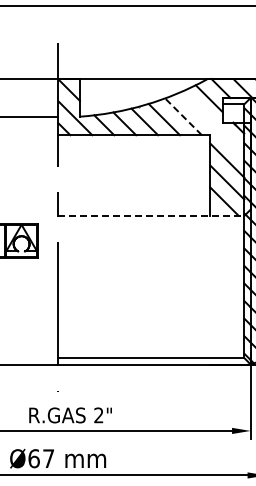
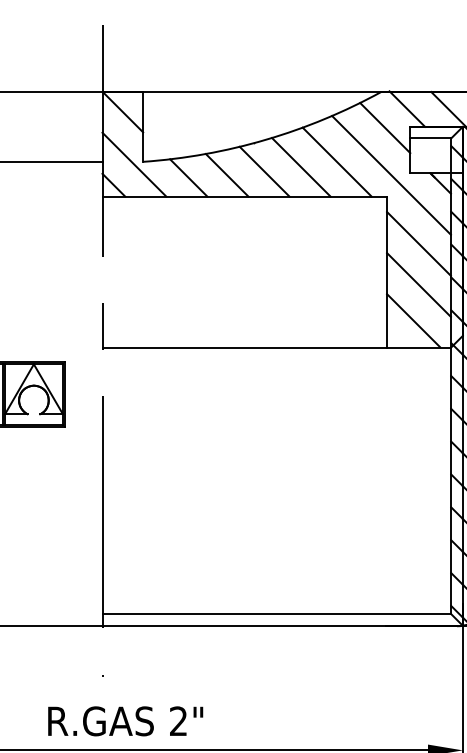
line: (183, 116) -> (337, 161), dashed -> solid
line: (212, 123) -> (391, 174), added
line: (151, 215) -> (277, 346), dashed -> solid

